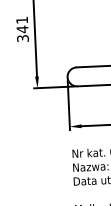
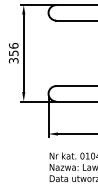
text: (21, 24) -> (13, 49), 341 -> 356

